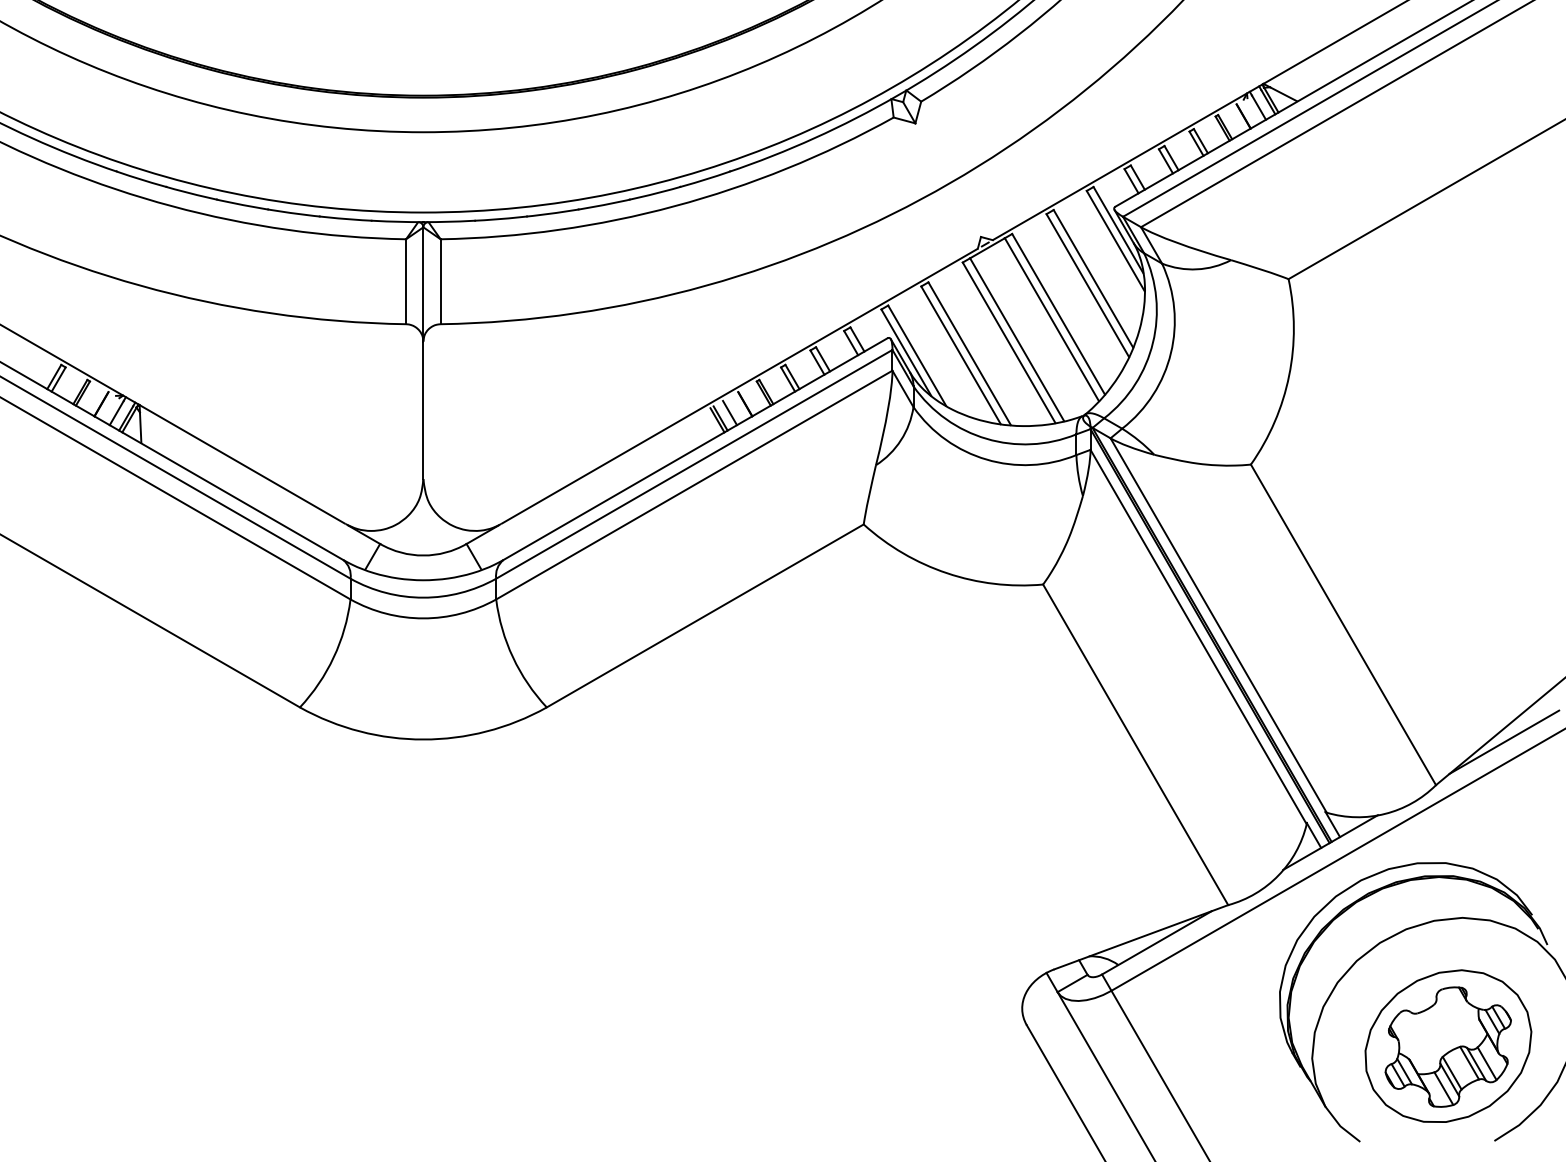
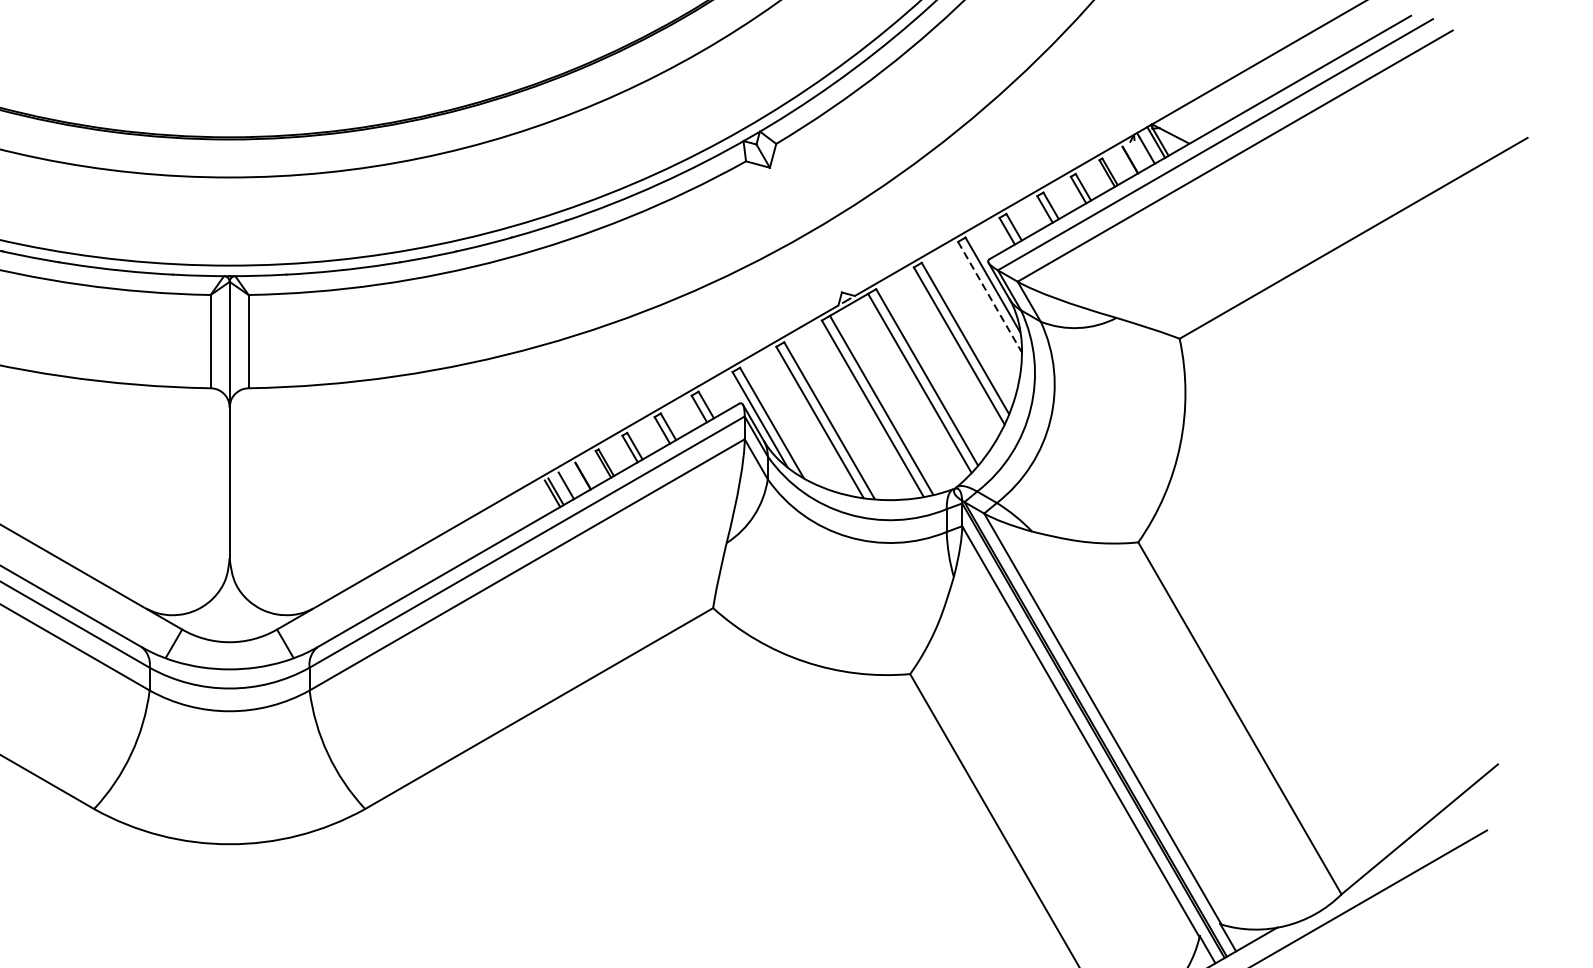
line: (1115, 241) -> (989, 297), solid -> dashed
line: (1504, 741) -> (1416, 846), removed

